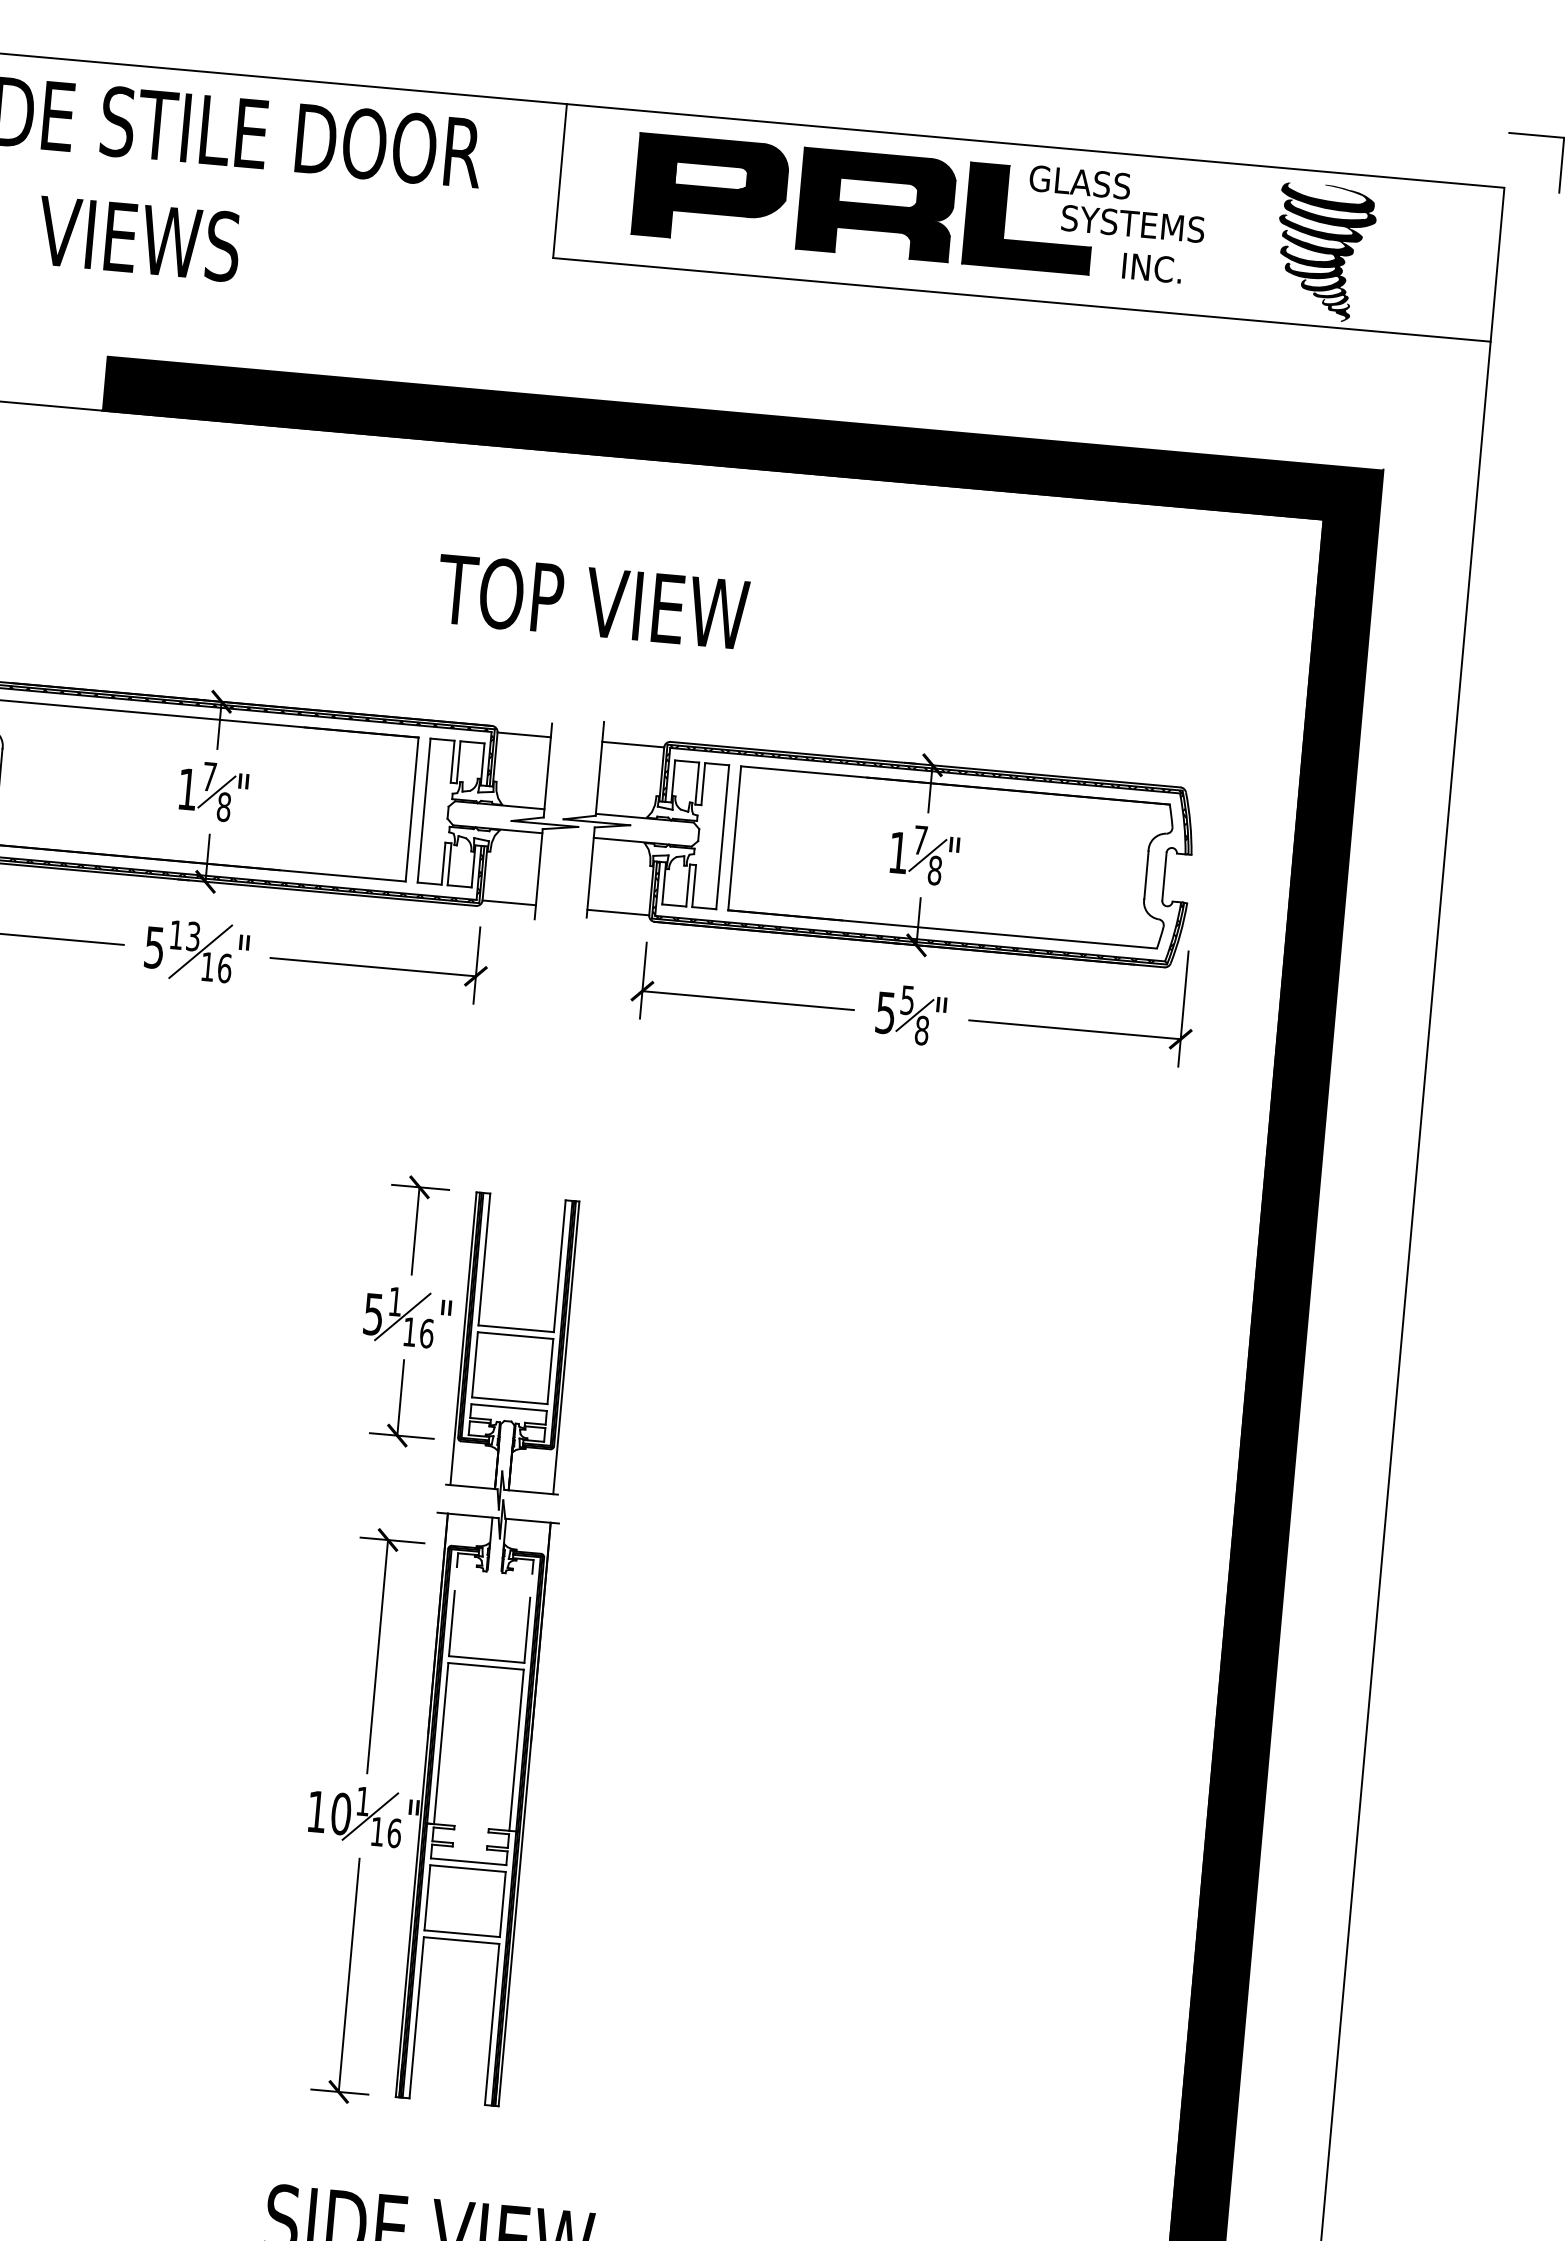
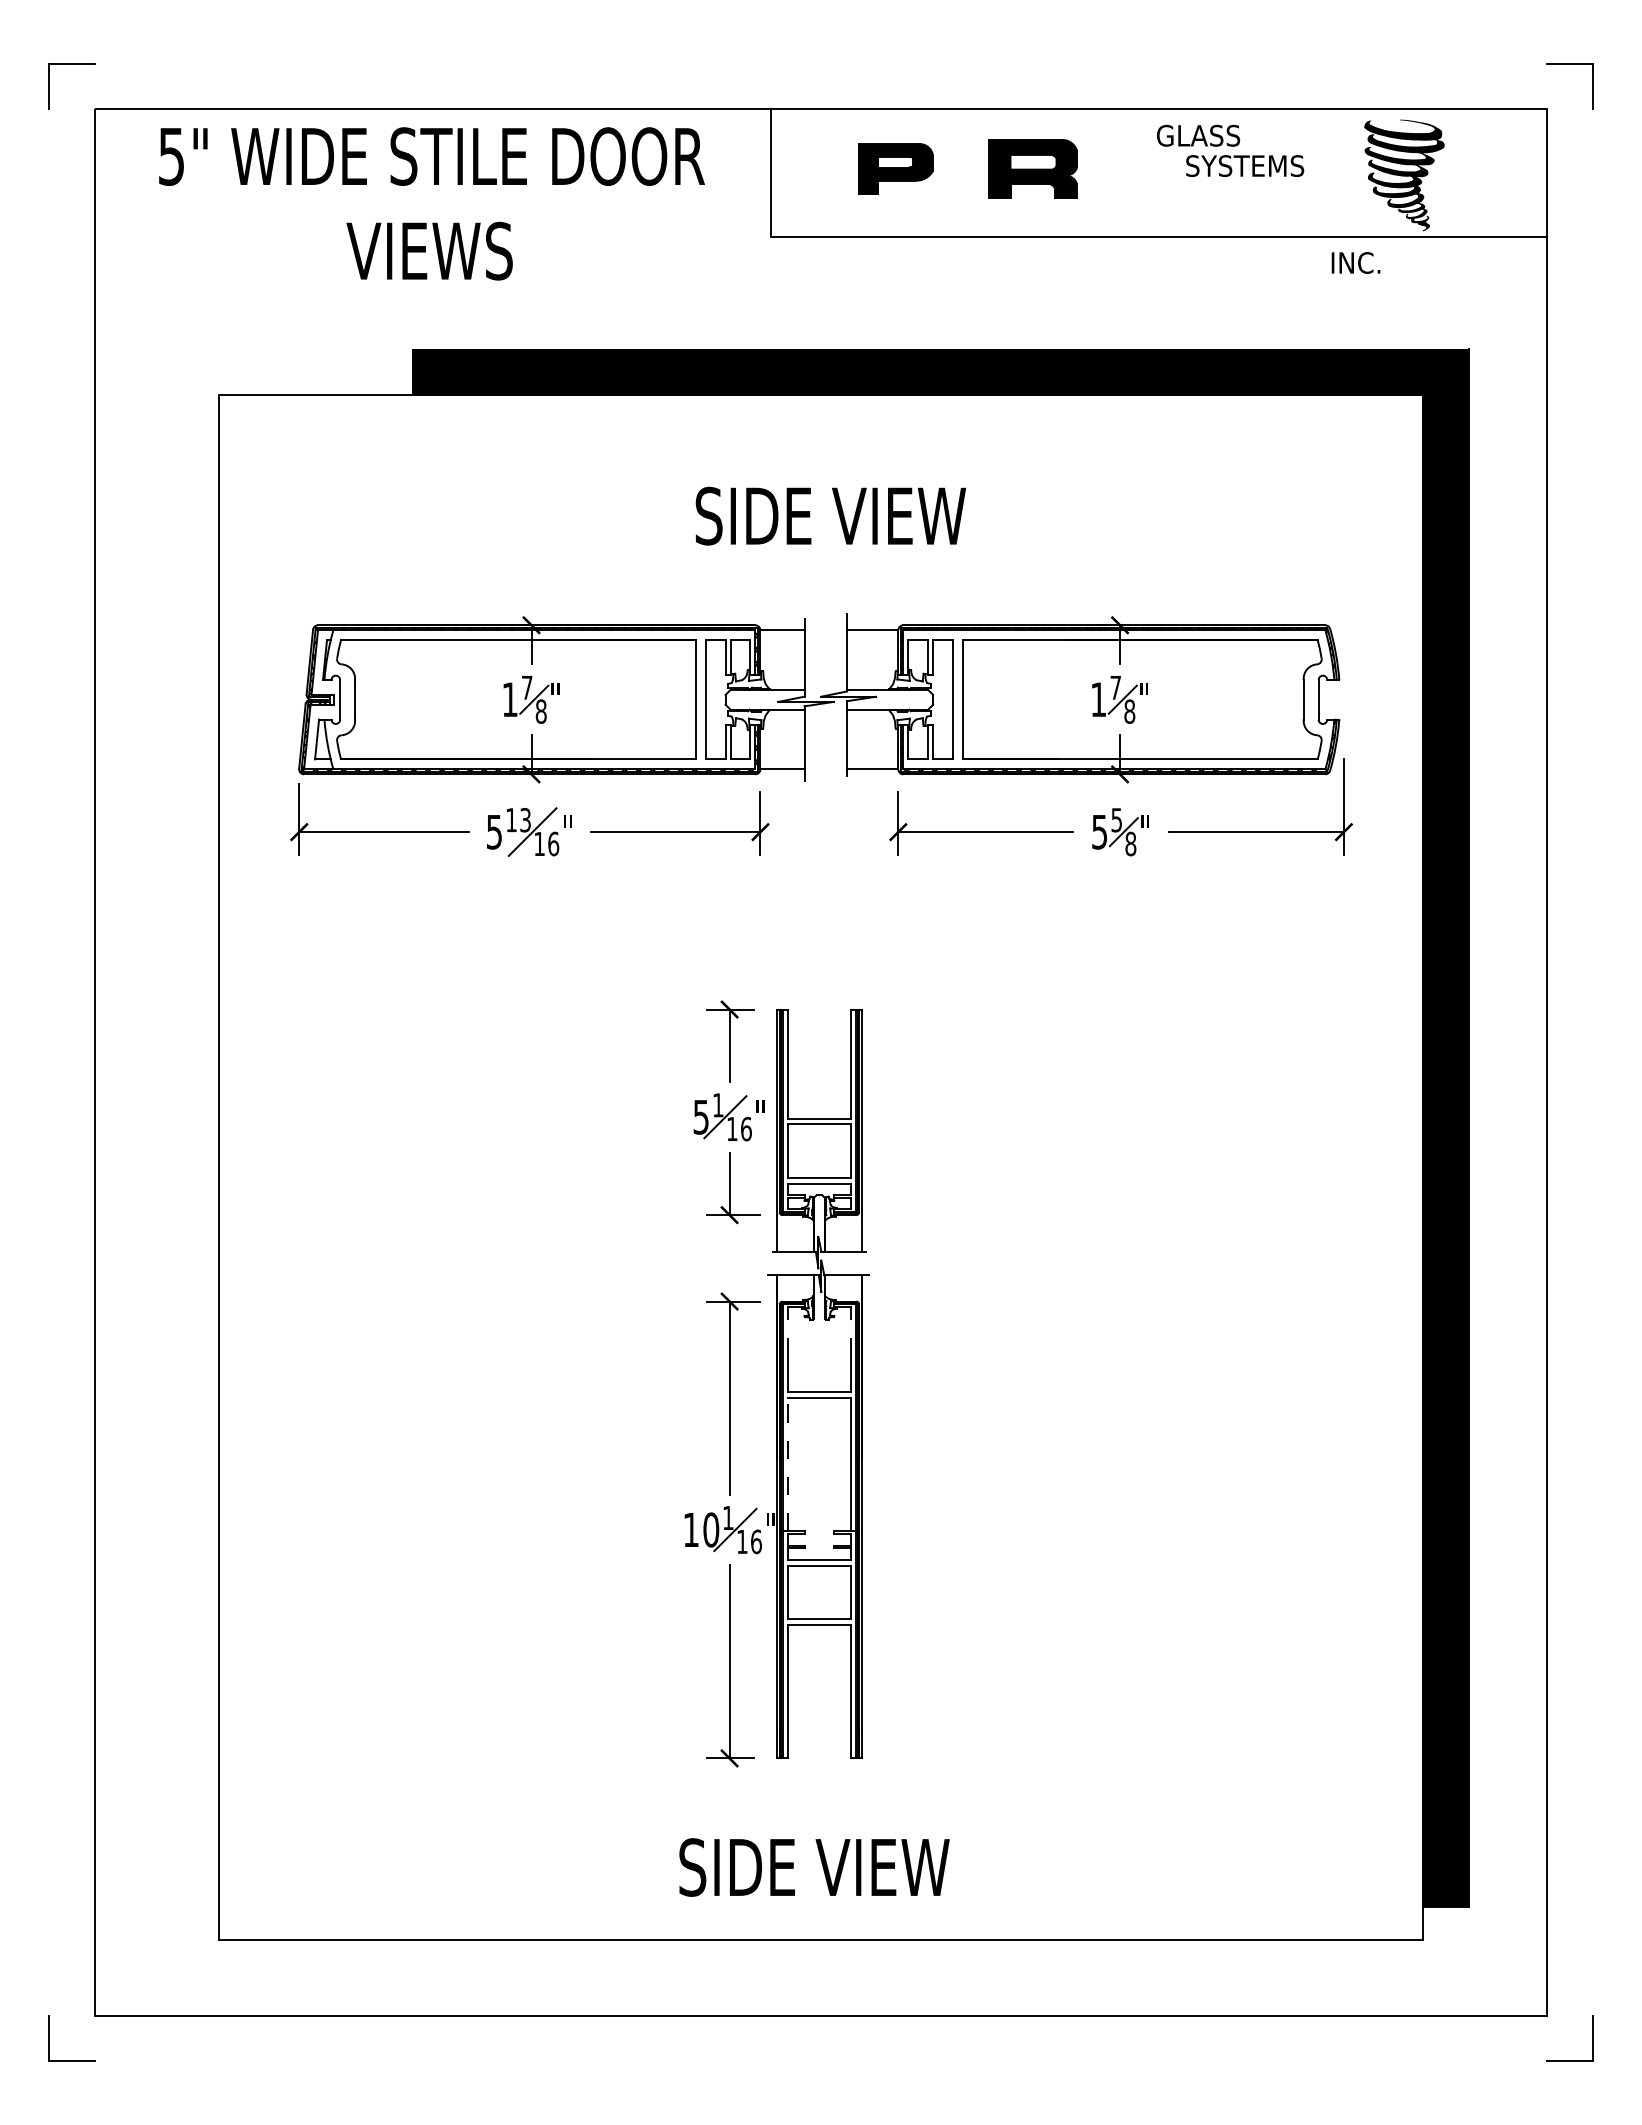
part: (710, 189) -> (895, 168), size x0.6
part: (876, 203) -> (1032, 168), size x0.7
part: (1006, 215) -> (1140, 168), removed
text: (1151, 267) -> (1355, 262), moved
text: (594, 601) -> (830, 515), TOP VIEW -> SIDE VIEW
line: (441, 1743) -> (788, 1464), solid -> dashed

